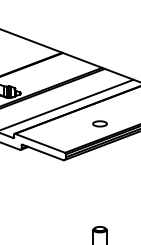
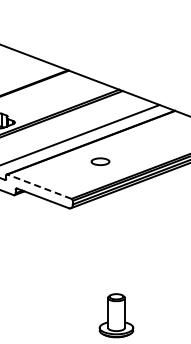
part: (100, 123) -> (100, 161), moved
line: (40, 143) -> (39, 186), solid -> dashed

